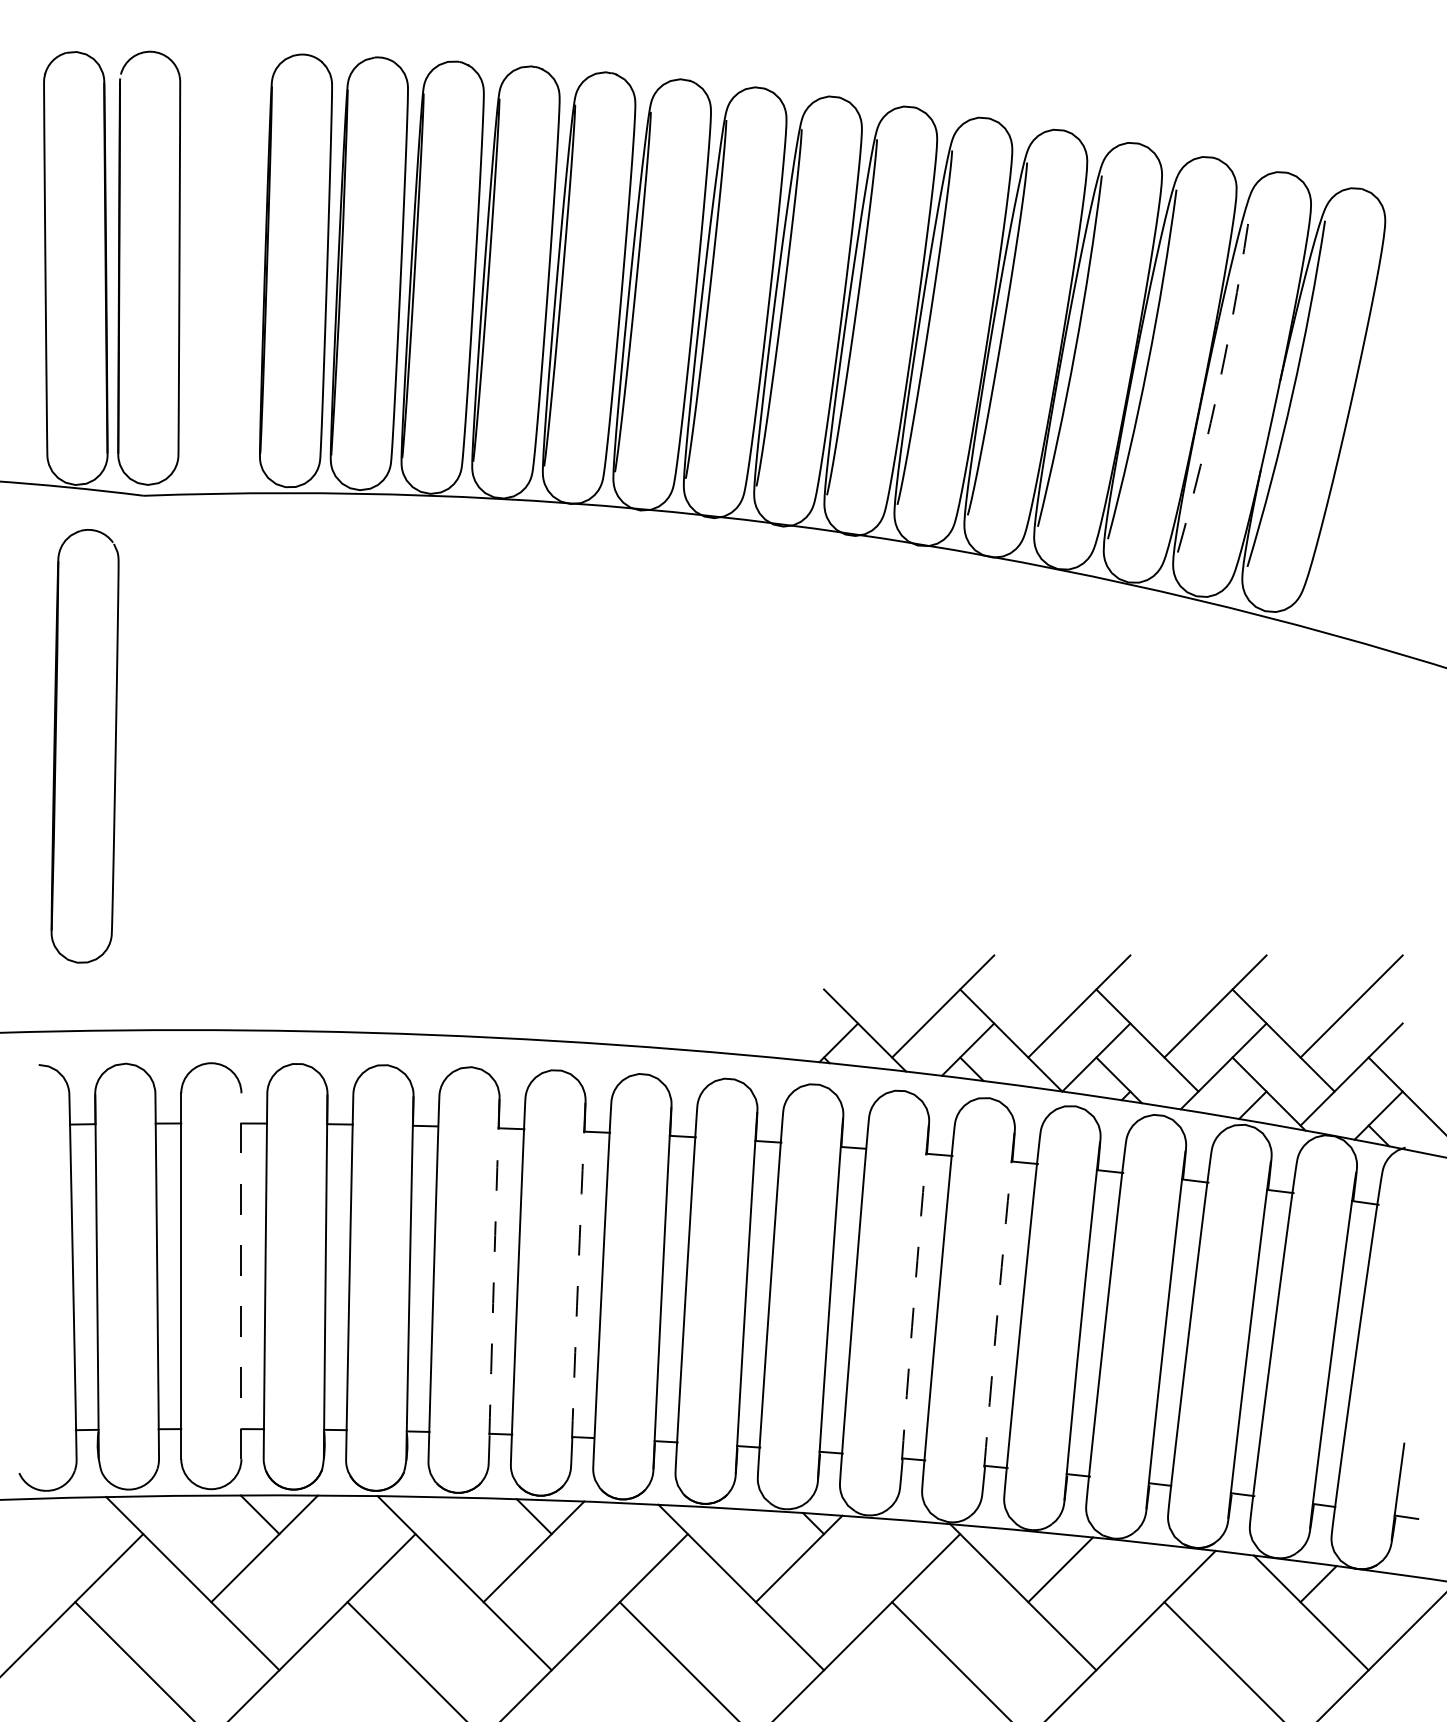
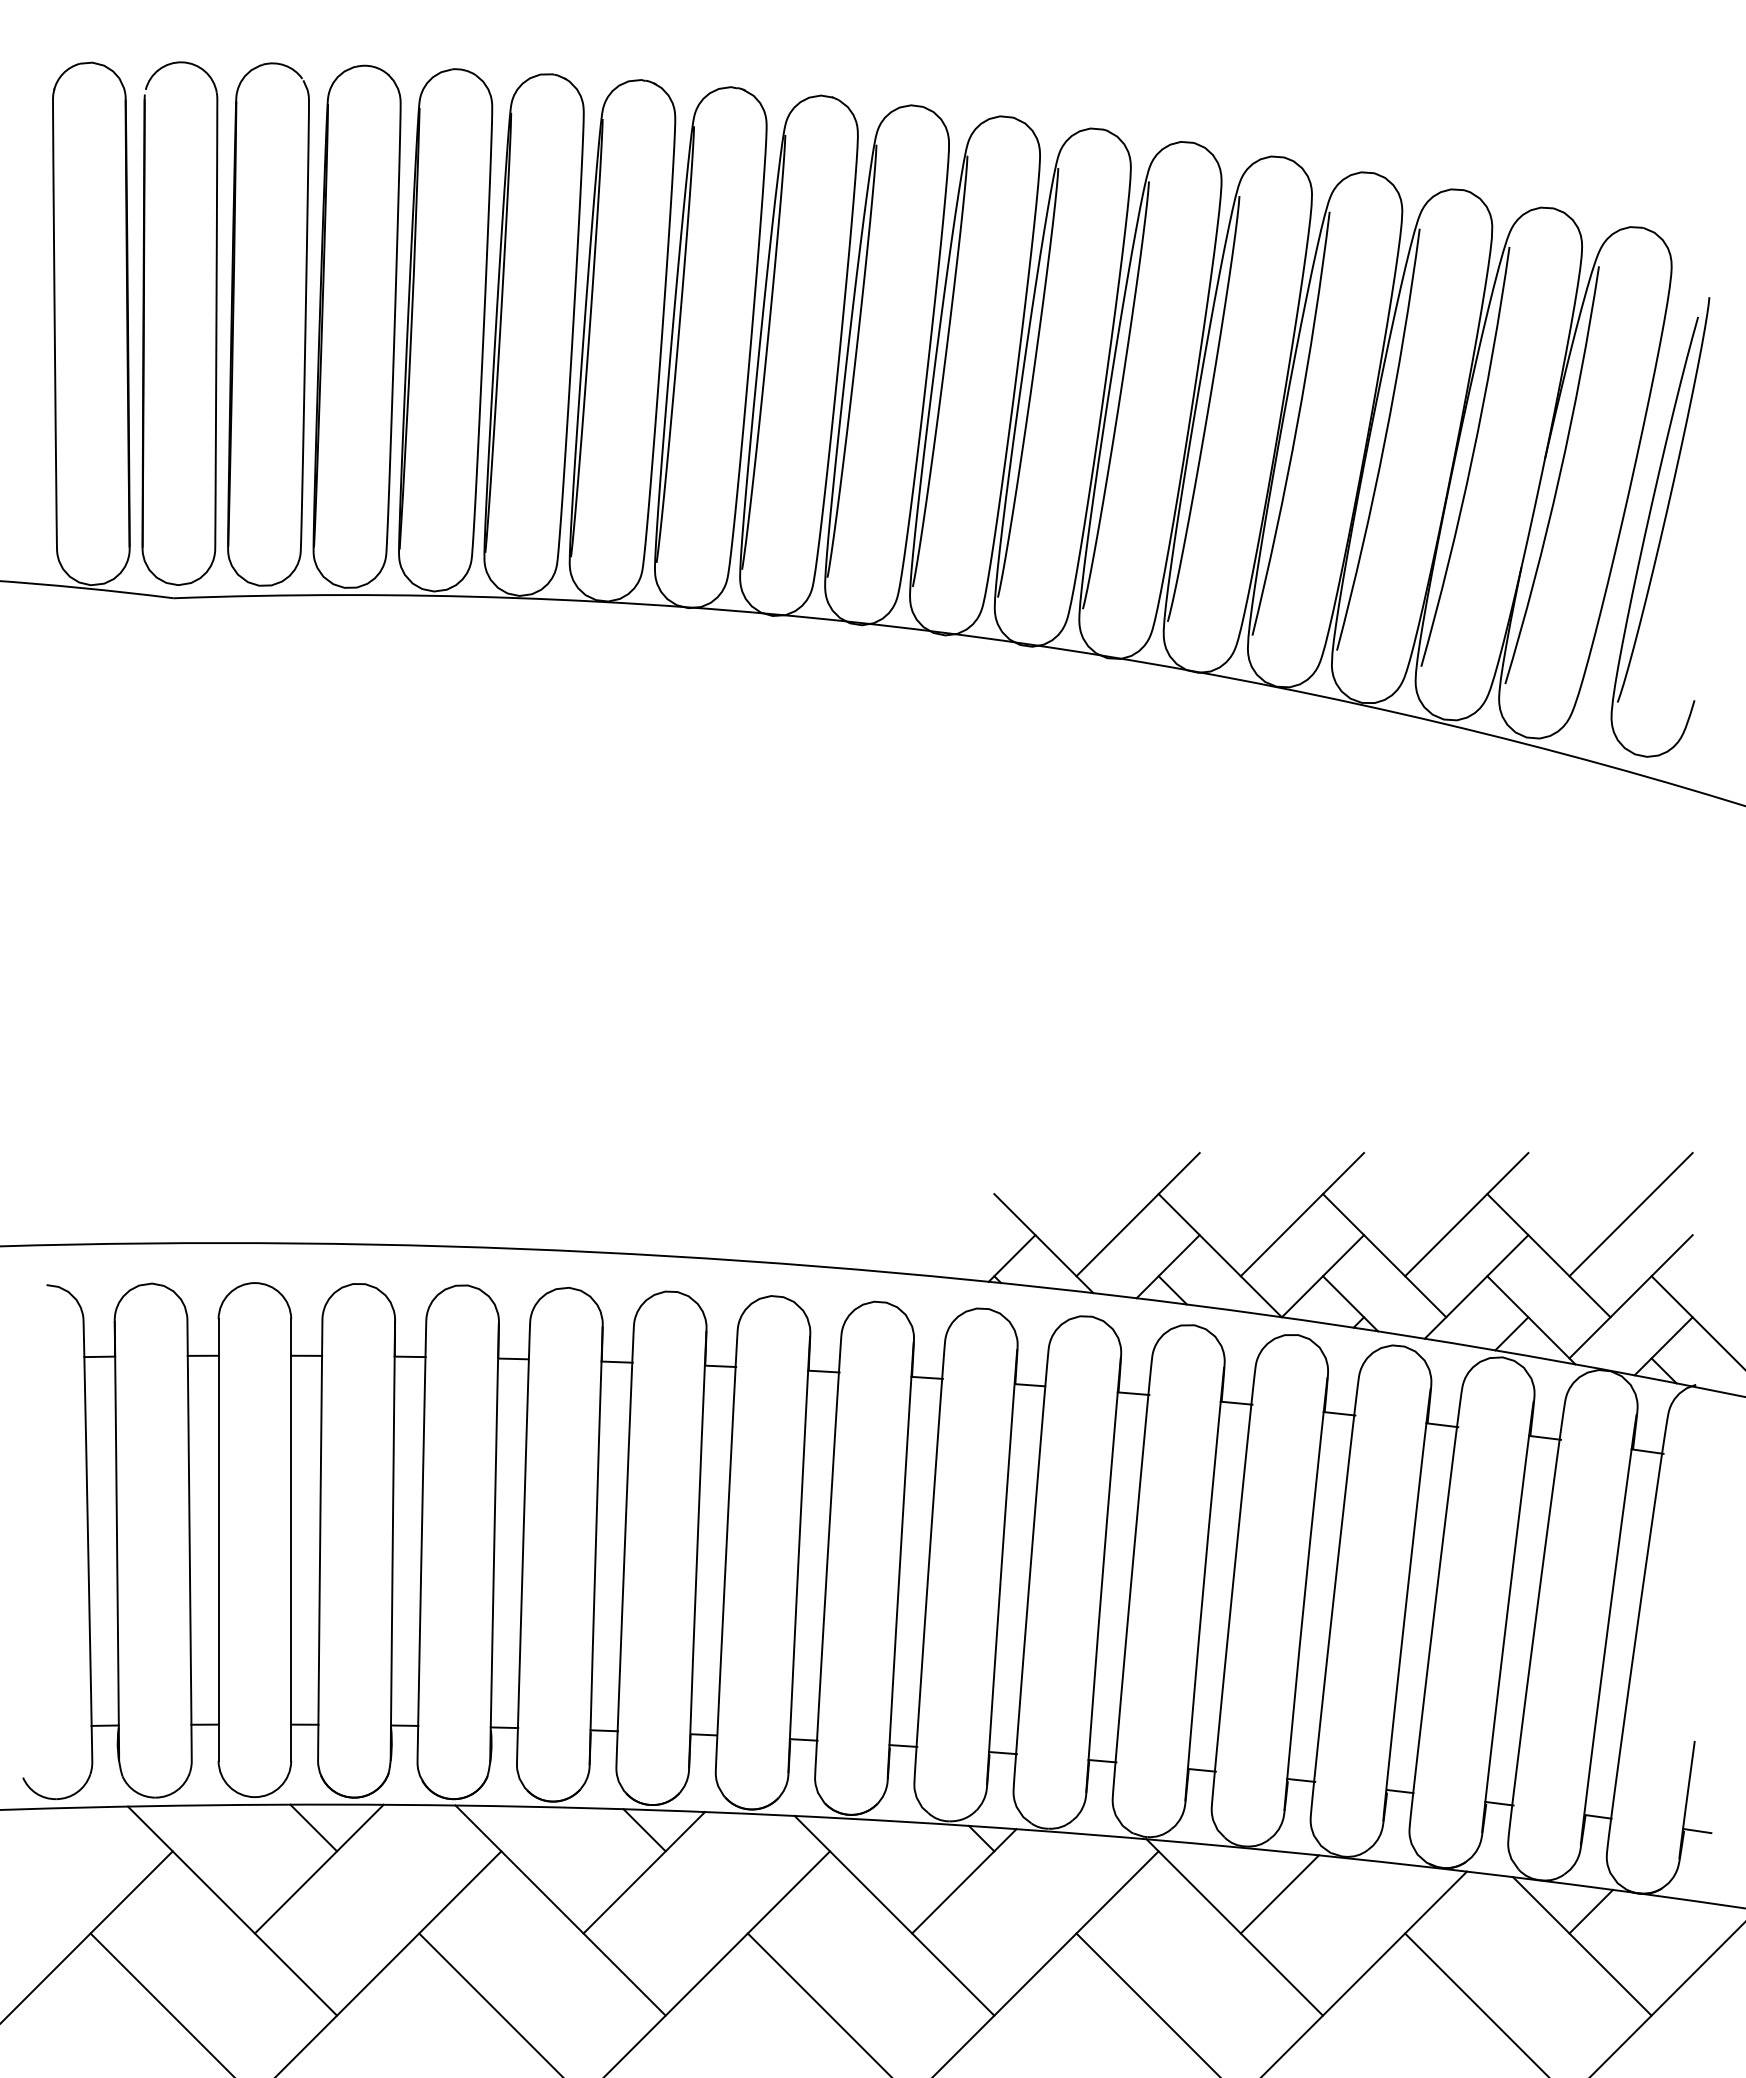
arc: (1220, 379) -> (1472, 458), dashed -> solid
part: (1376, 437) -> (1660, 527), added
part: (85, 746) -> (268, 324), moved
line: (241, 1276) -> (291, 1540), dashed -> solid
arc: (493, 1280) -> (595, 1545), dashed -> solid
arc: (578, 1284) -> (697, 1549), dashed -> solid
arc: (913, 1305) -> (1102, 1575), dashed -> solid
arc: (997, 1313) -> (1203, 1584), dashed -> solid

